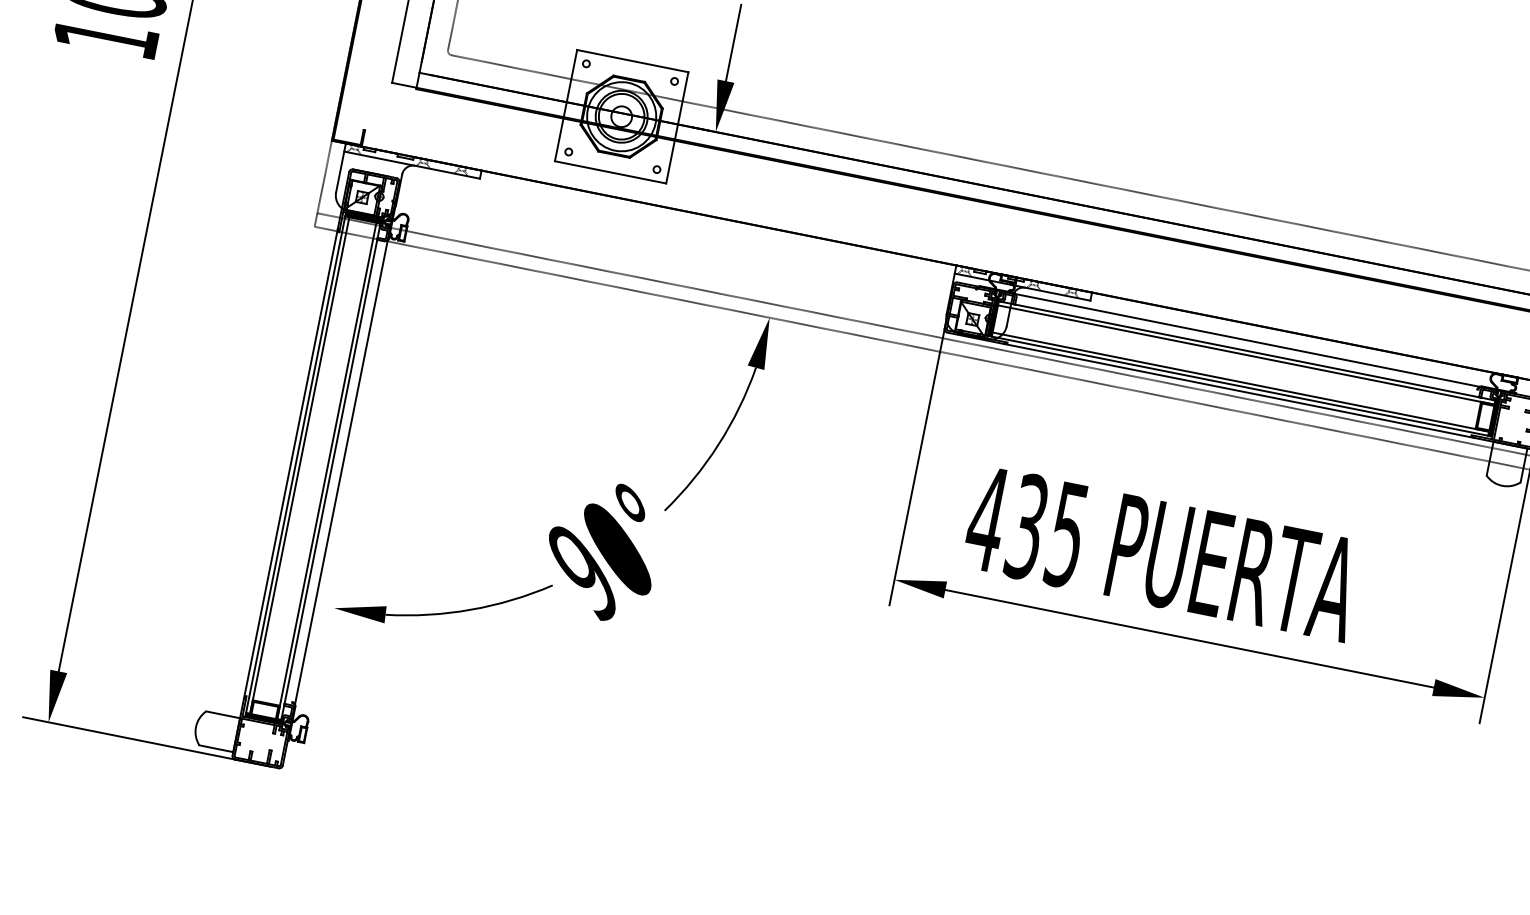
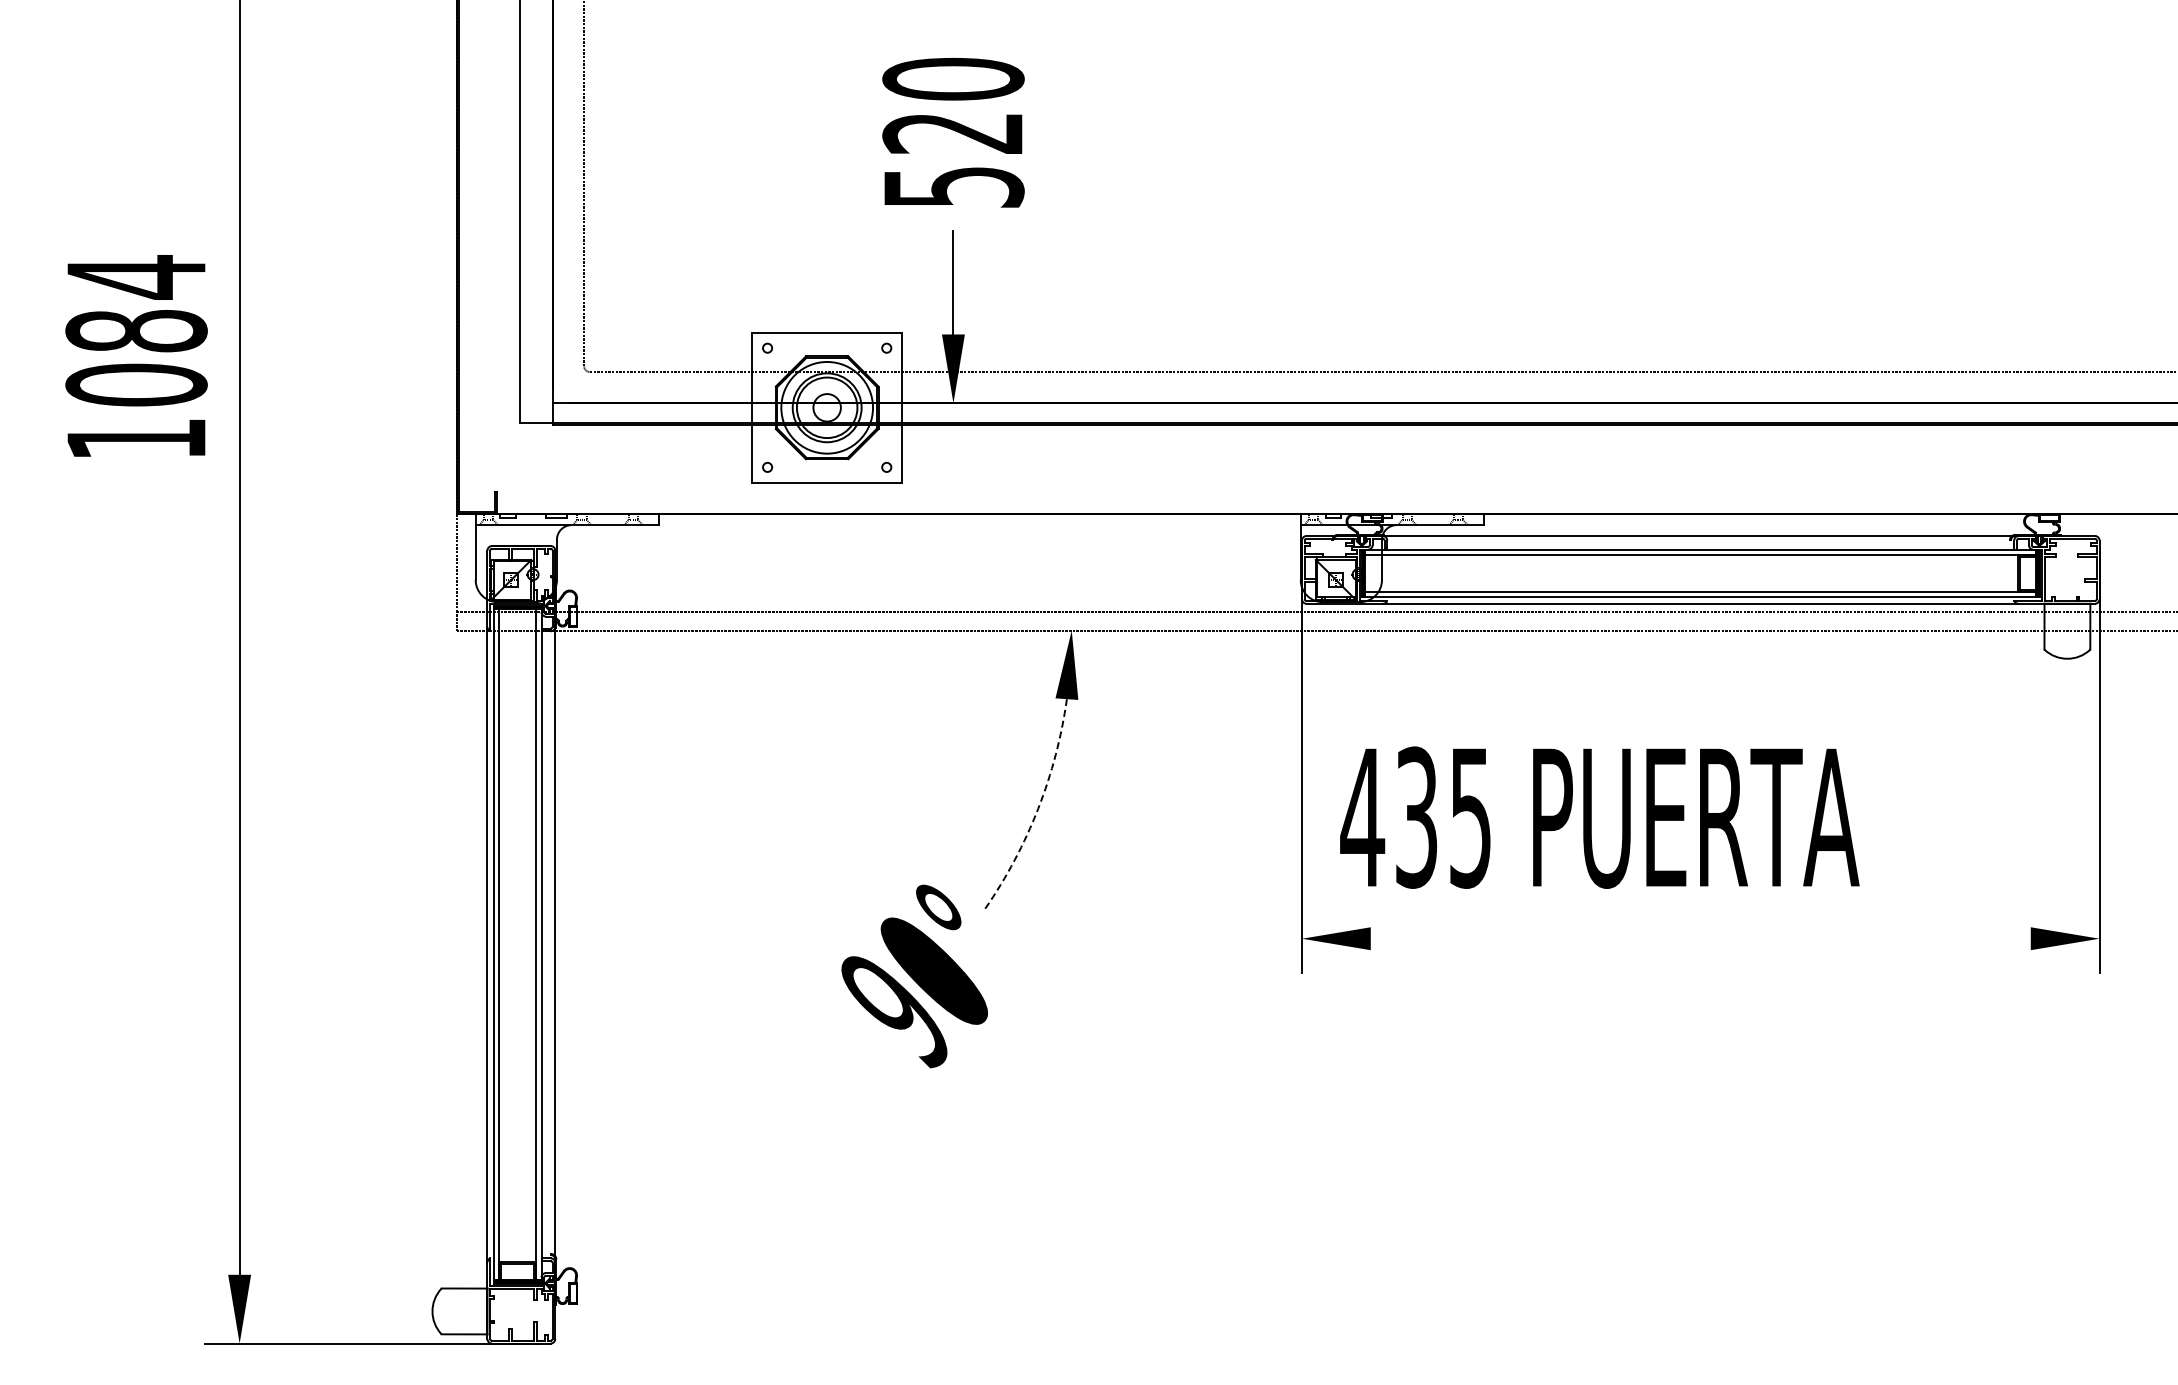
arc: (718, 444) -> (1038, 808), solid -> dashed
text: (1162, 553) -> (1599, 817), moved
part: (445, 612) -> (727, 1097), removed
line: (1189, 638) -> (1700, 938), removed

